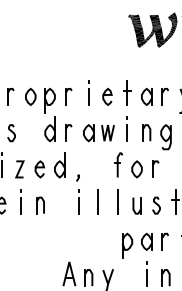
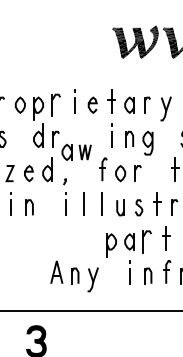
part: (68, 96) -> (55, 104), size x1.4
part: (98, 132) -> (76, 151), moved
part: (165, 241) -> (147, 241), size x1.4

